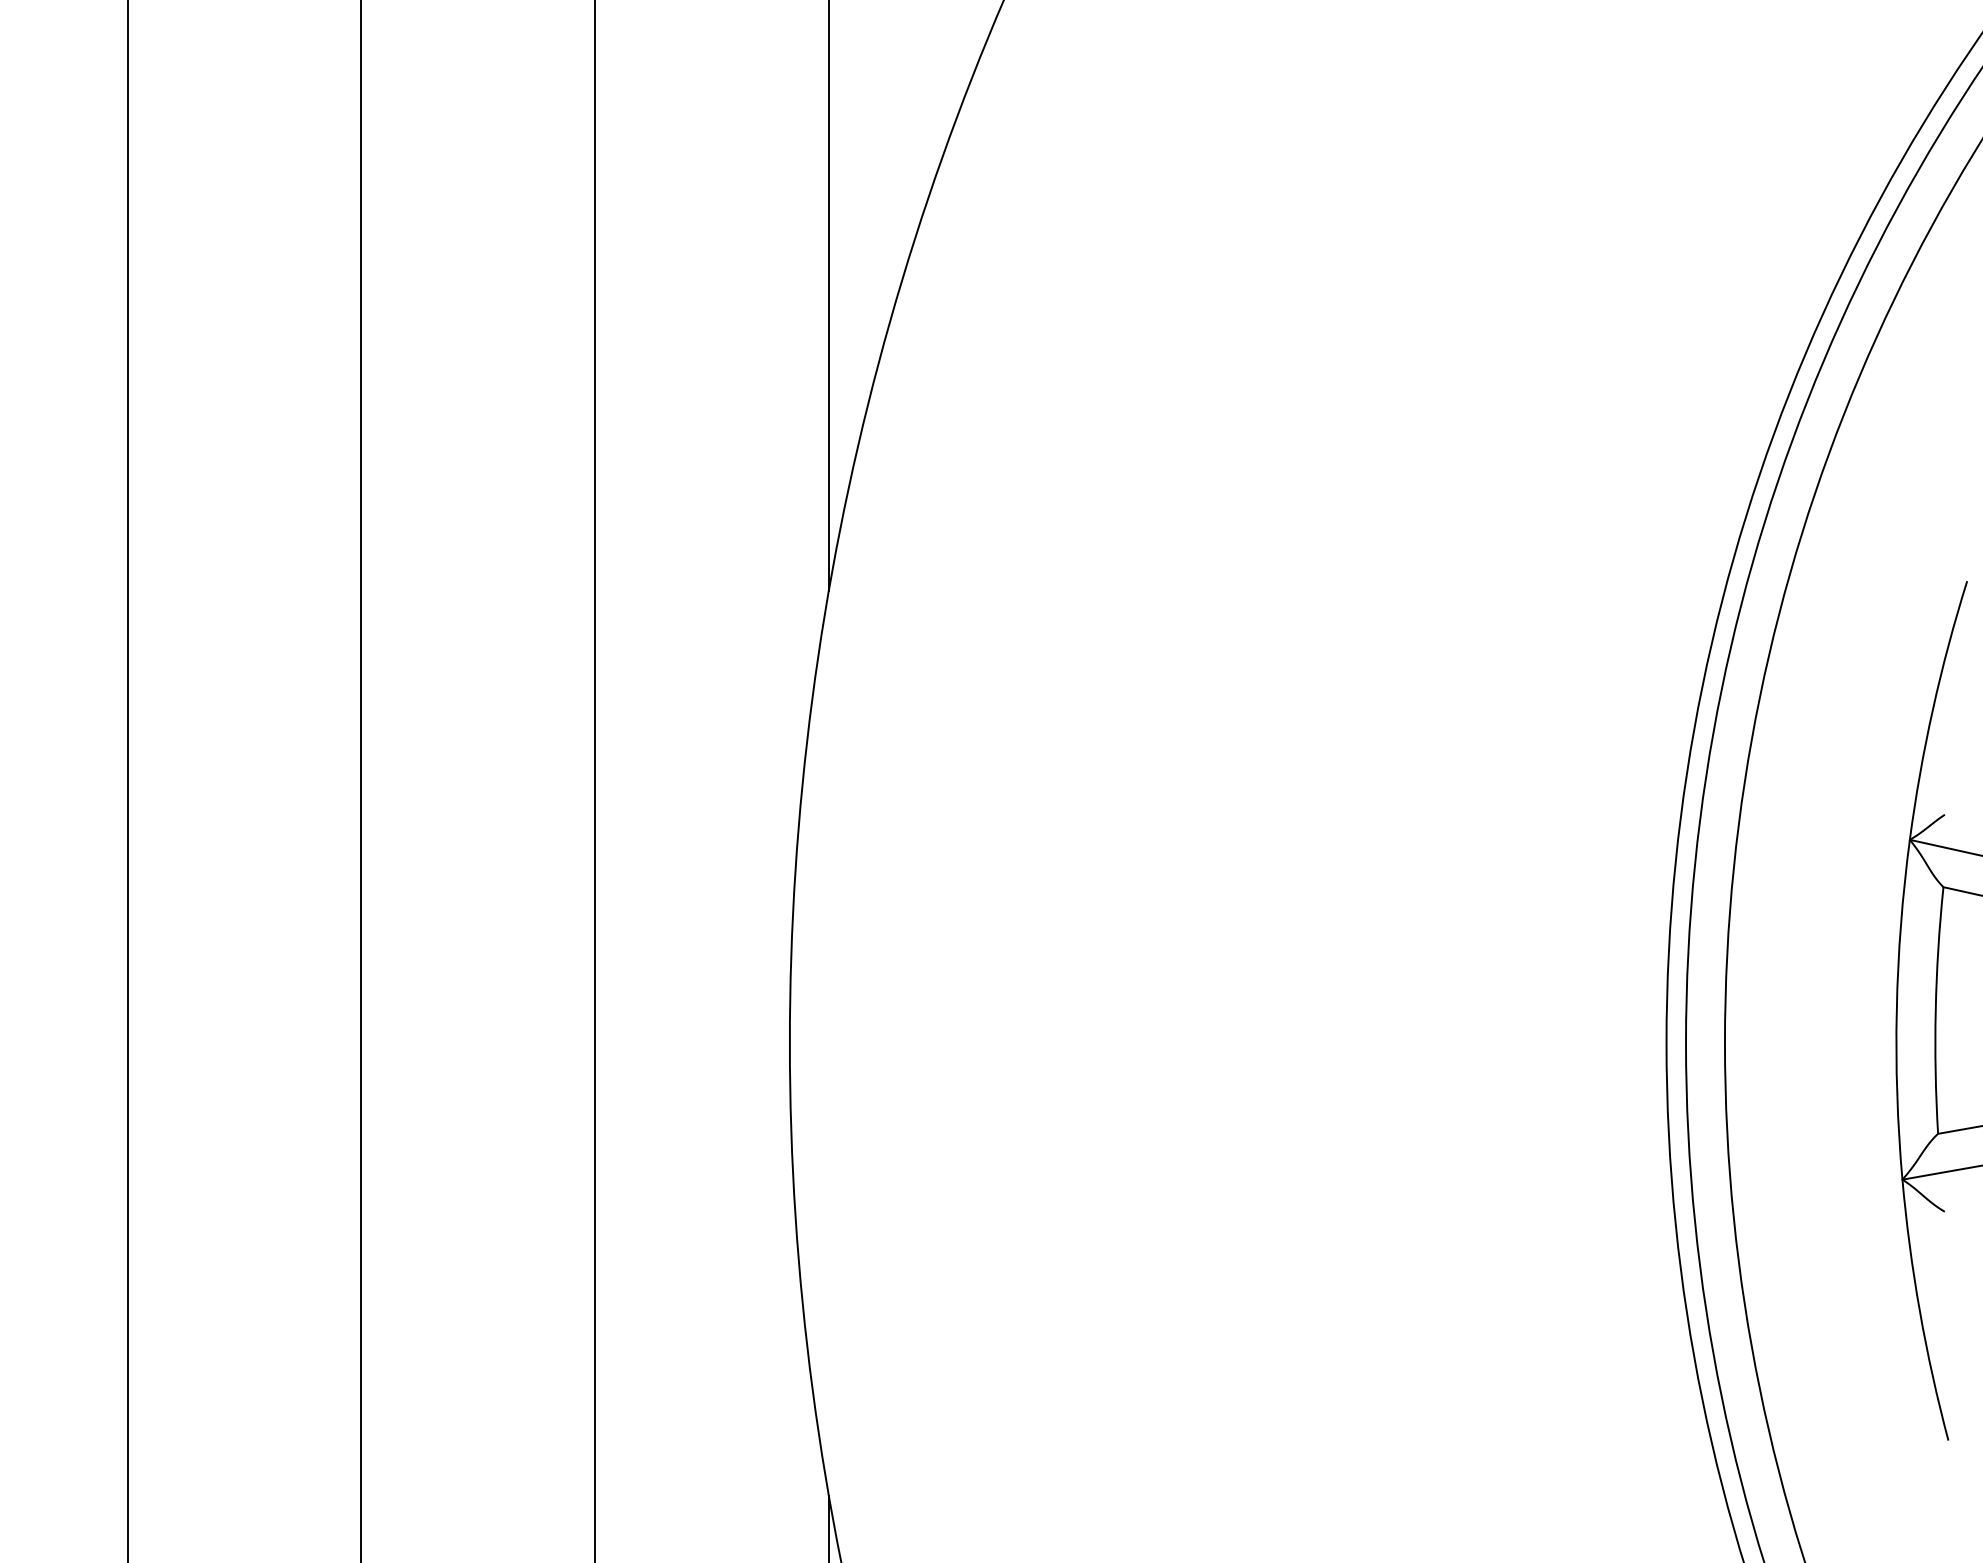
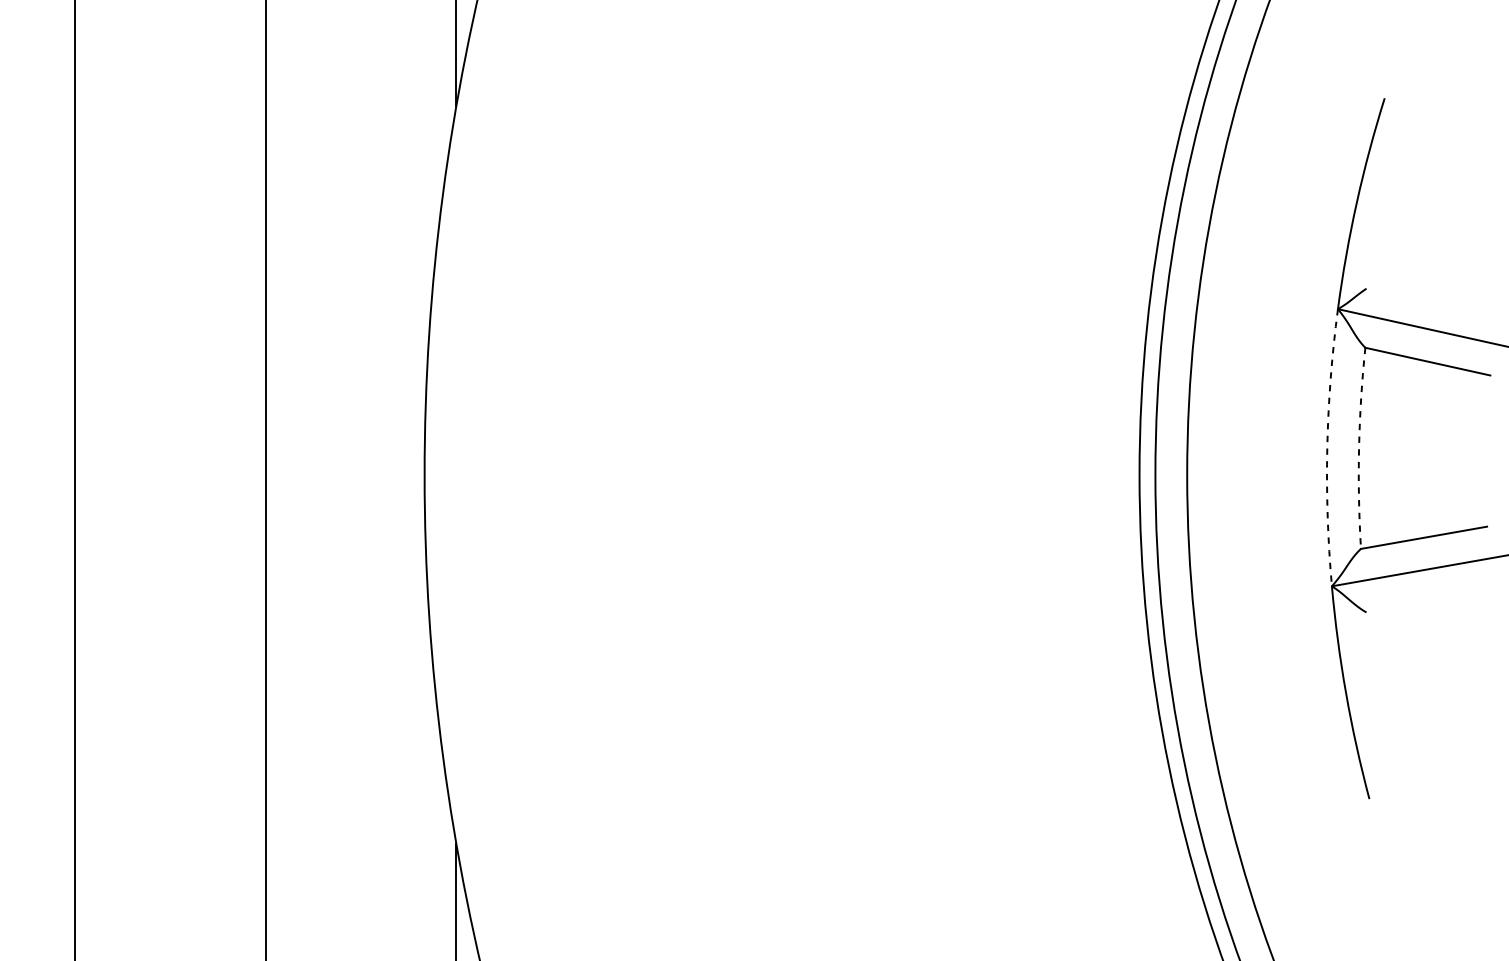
arc: (1896, 1009) -> (1327, 447), solid -> dashed
arc: (1935, 1010) -> (1358, 448), solid -> dashed

